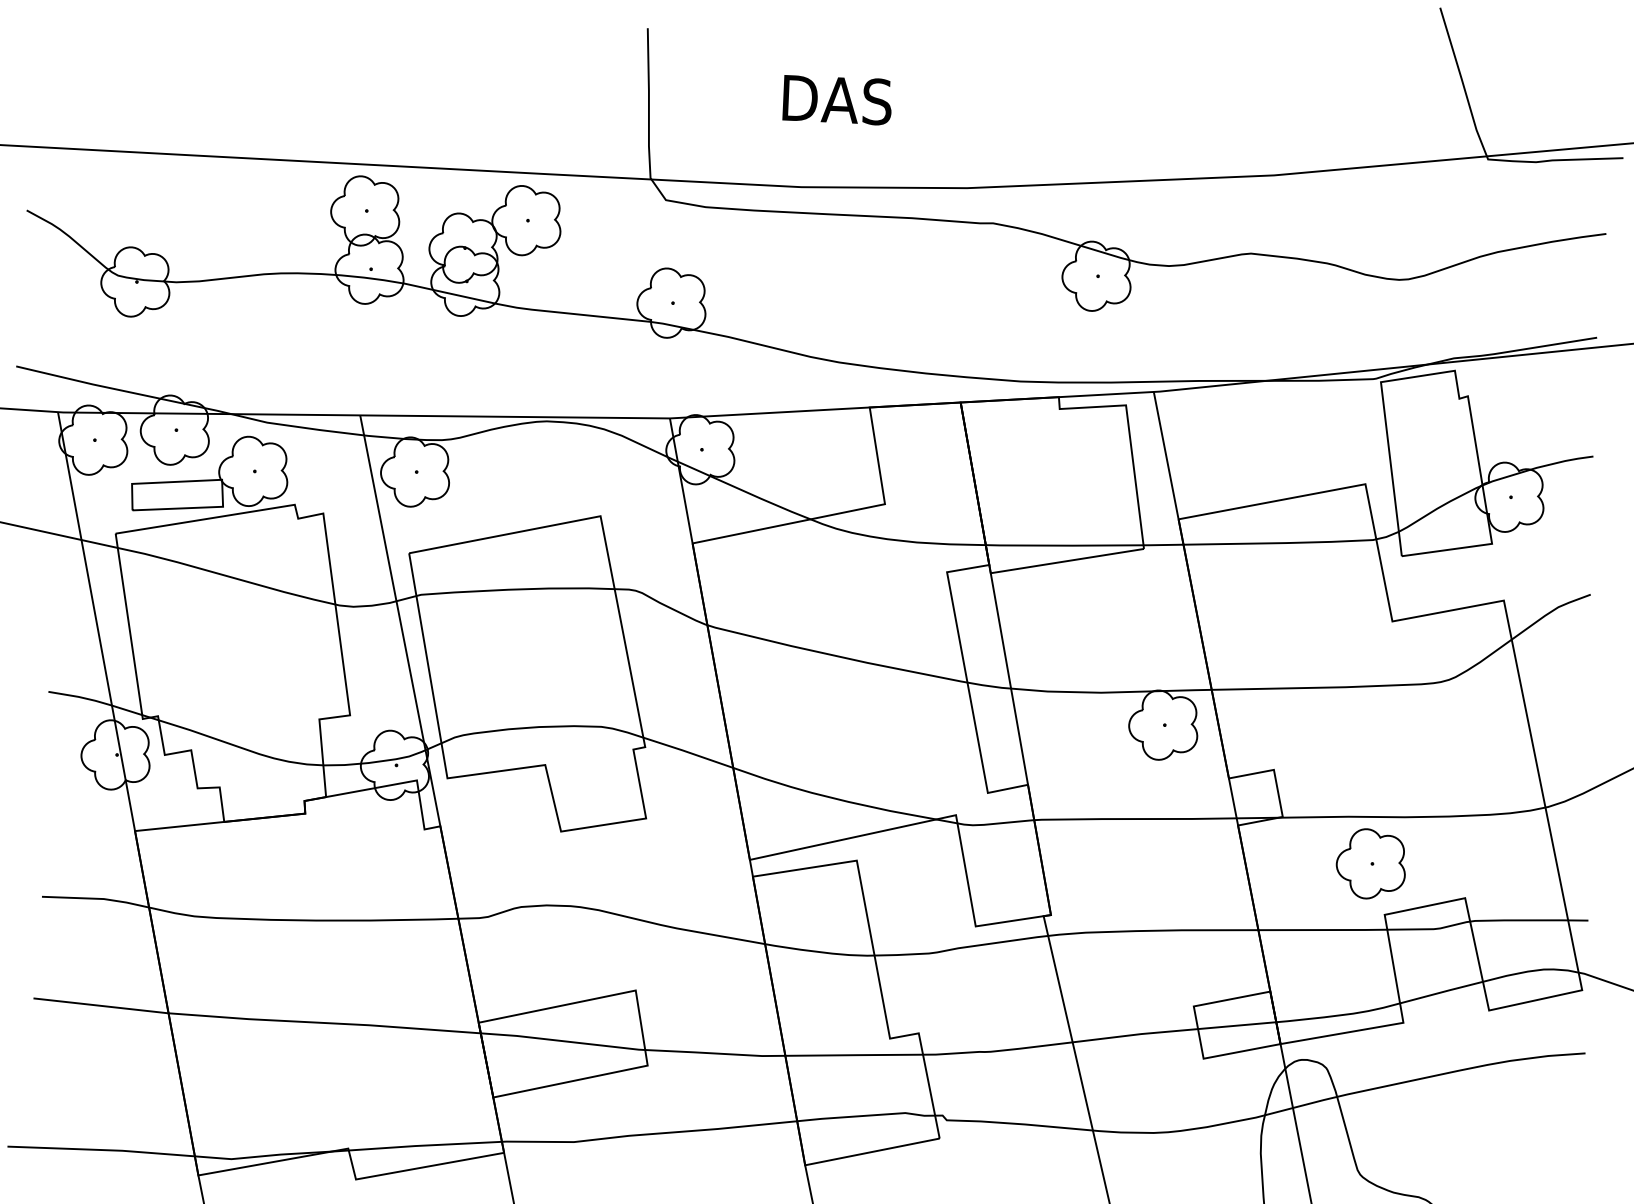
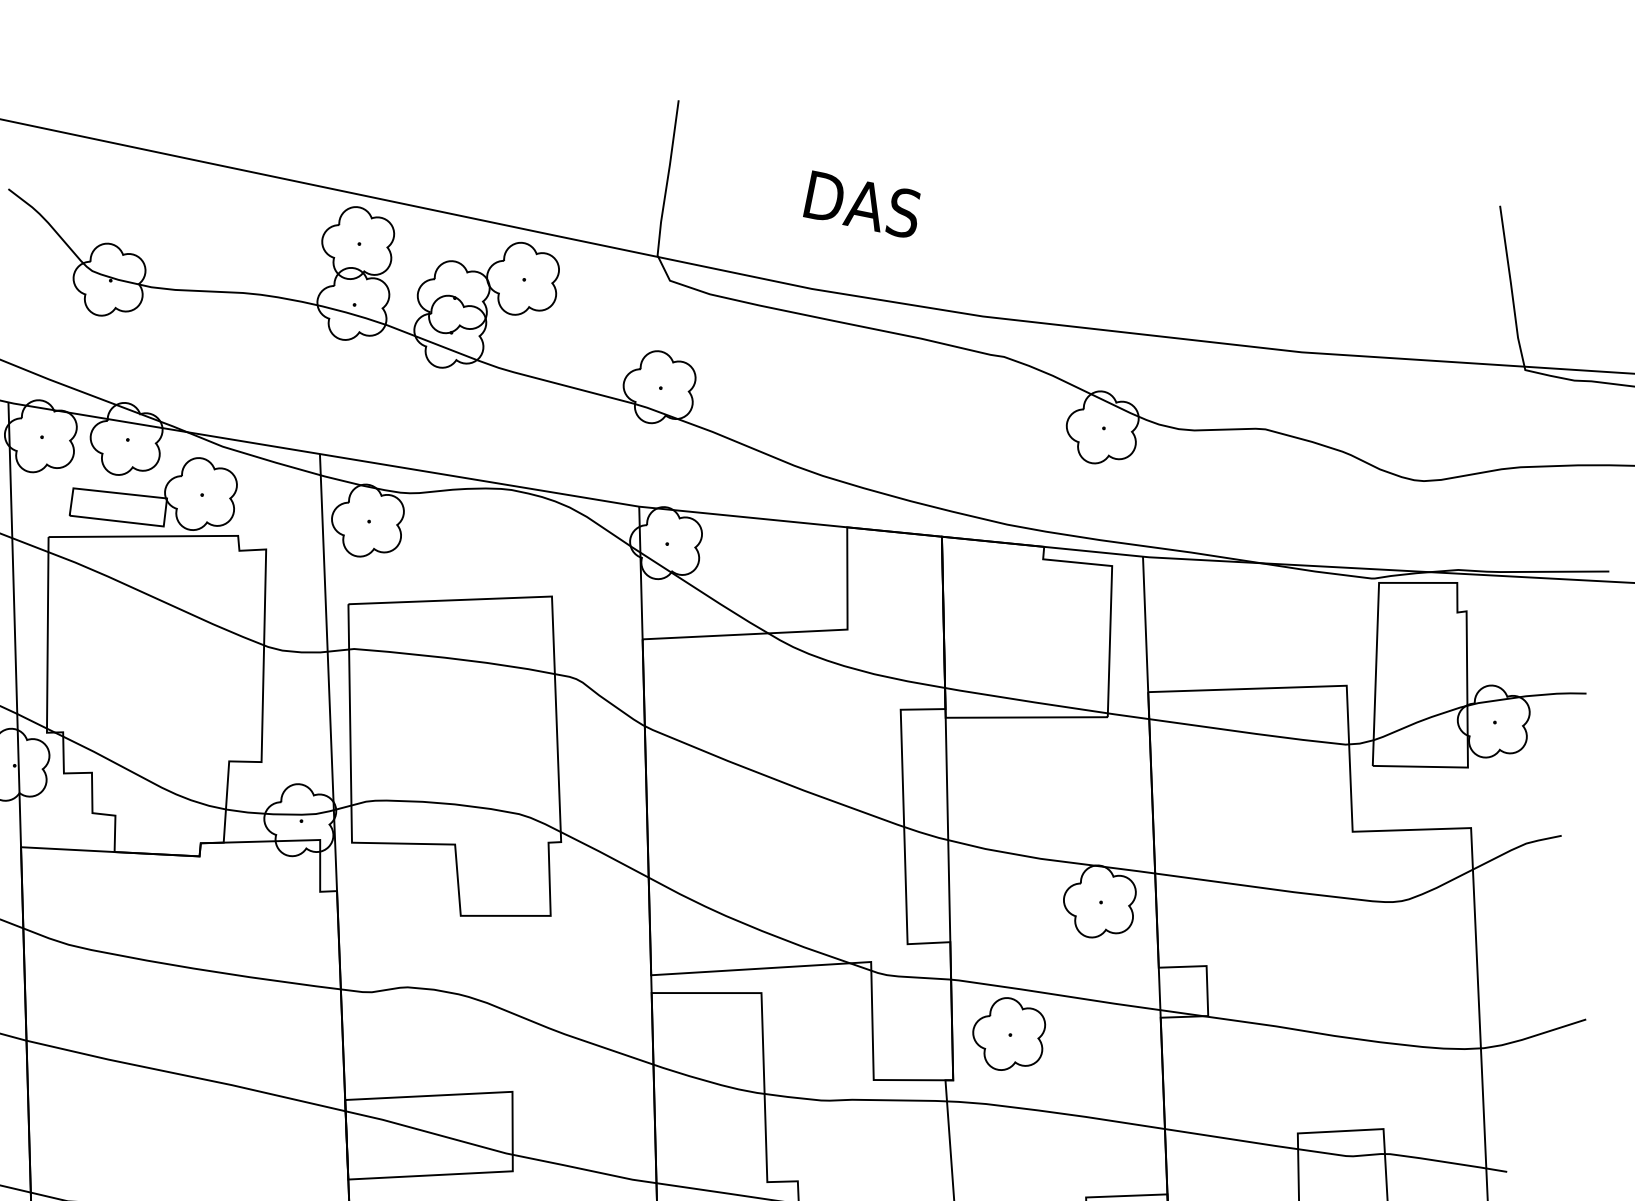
part: (1370, 863) -> (1008, 1034), moved

